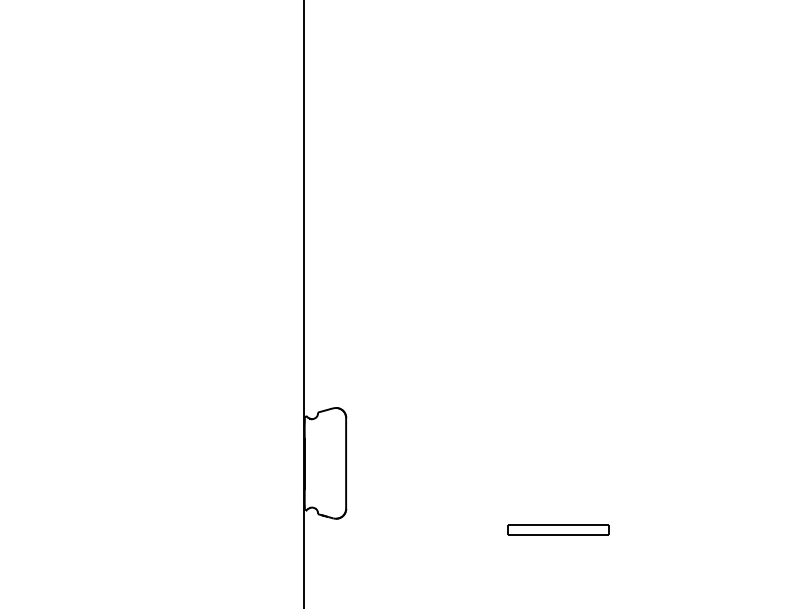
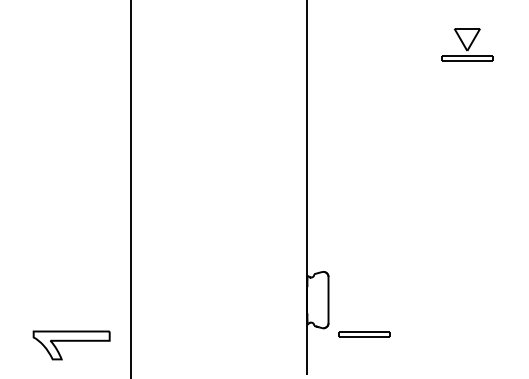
part: (558, 531) -> (364, 334), moved

